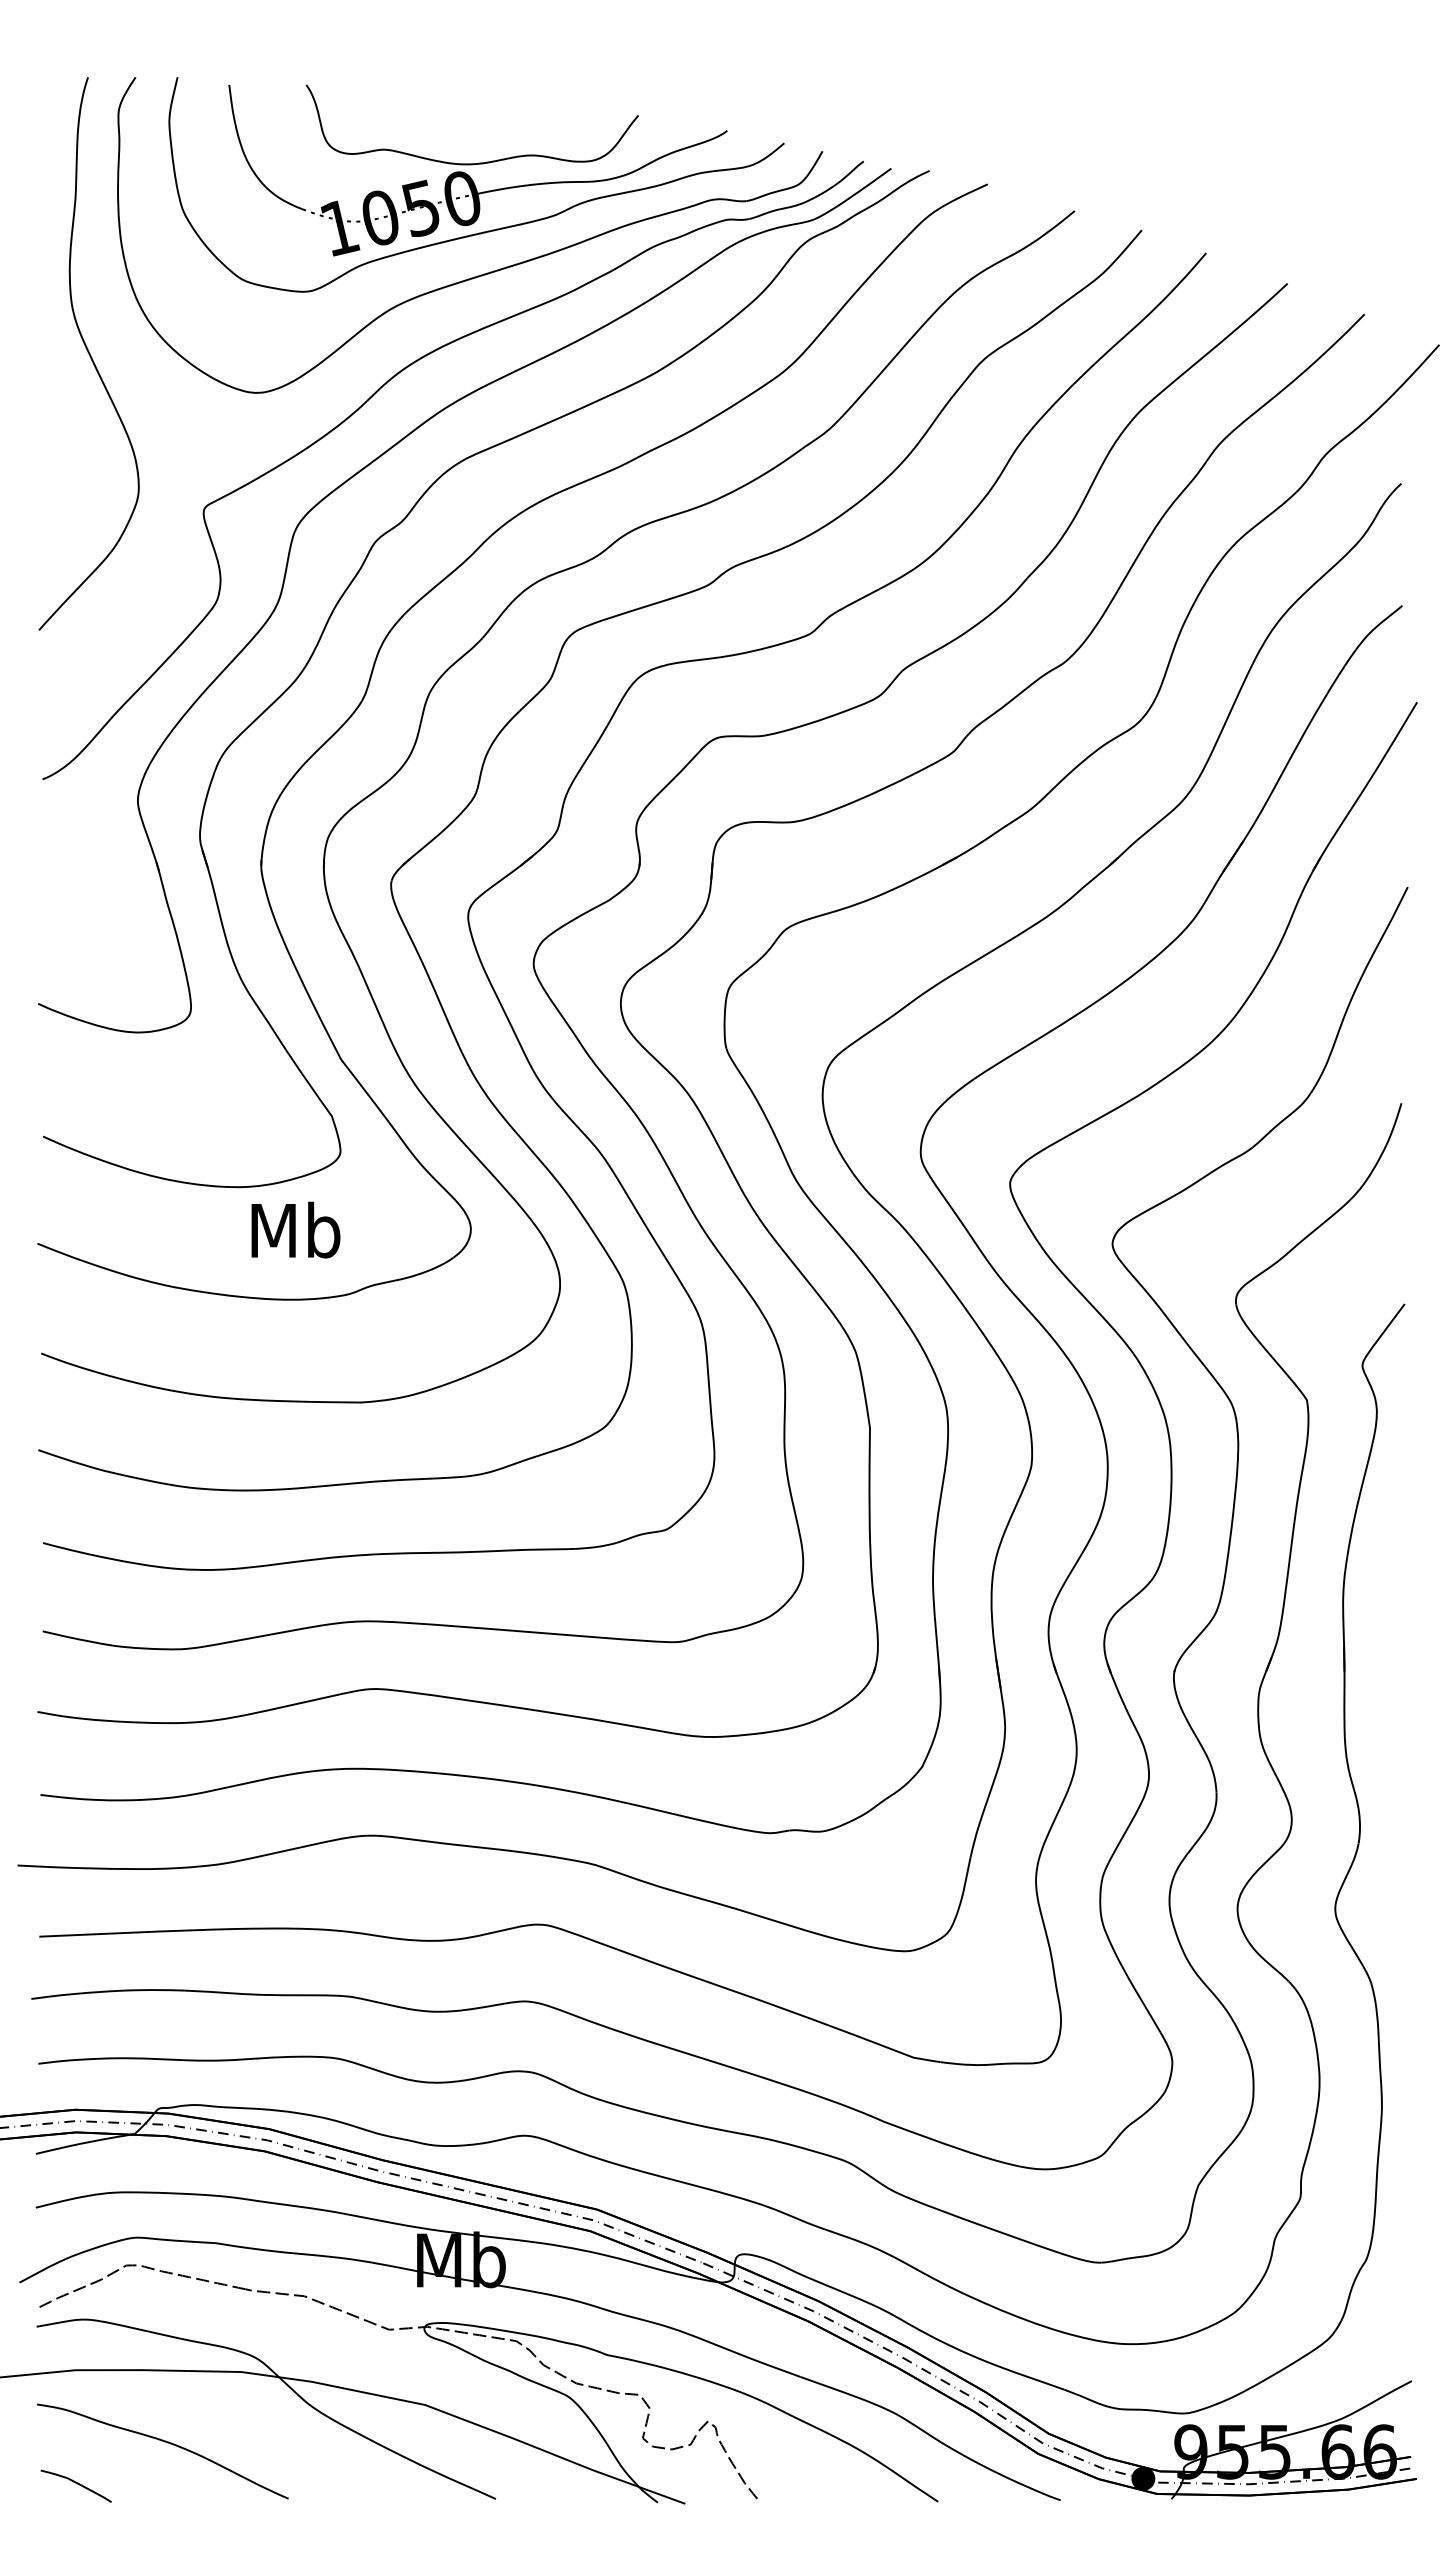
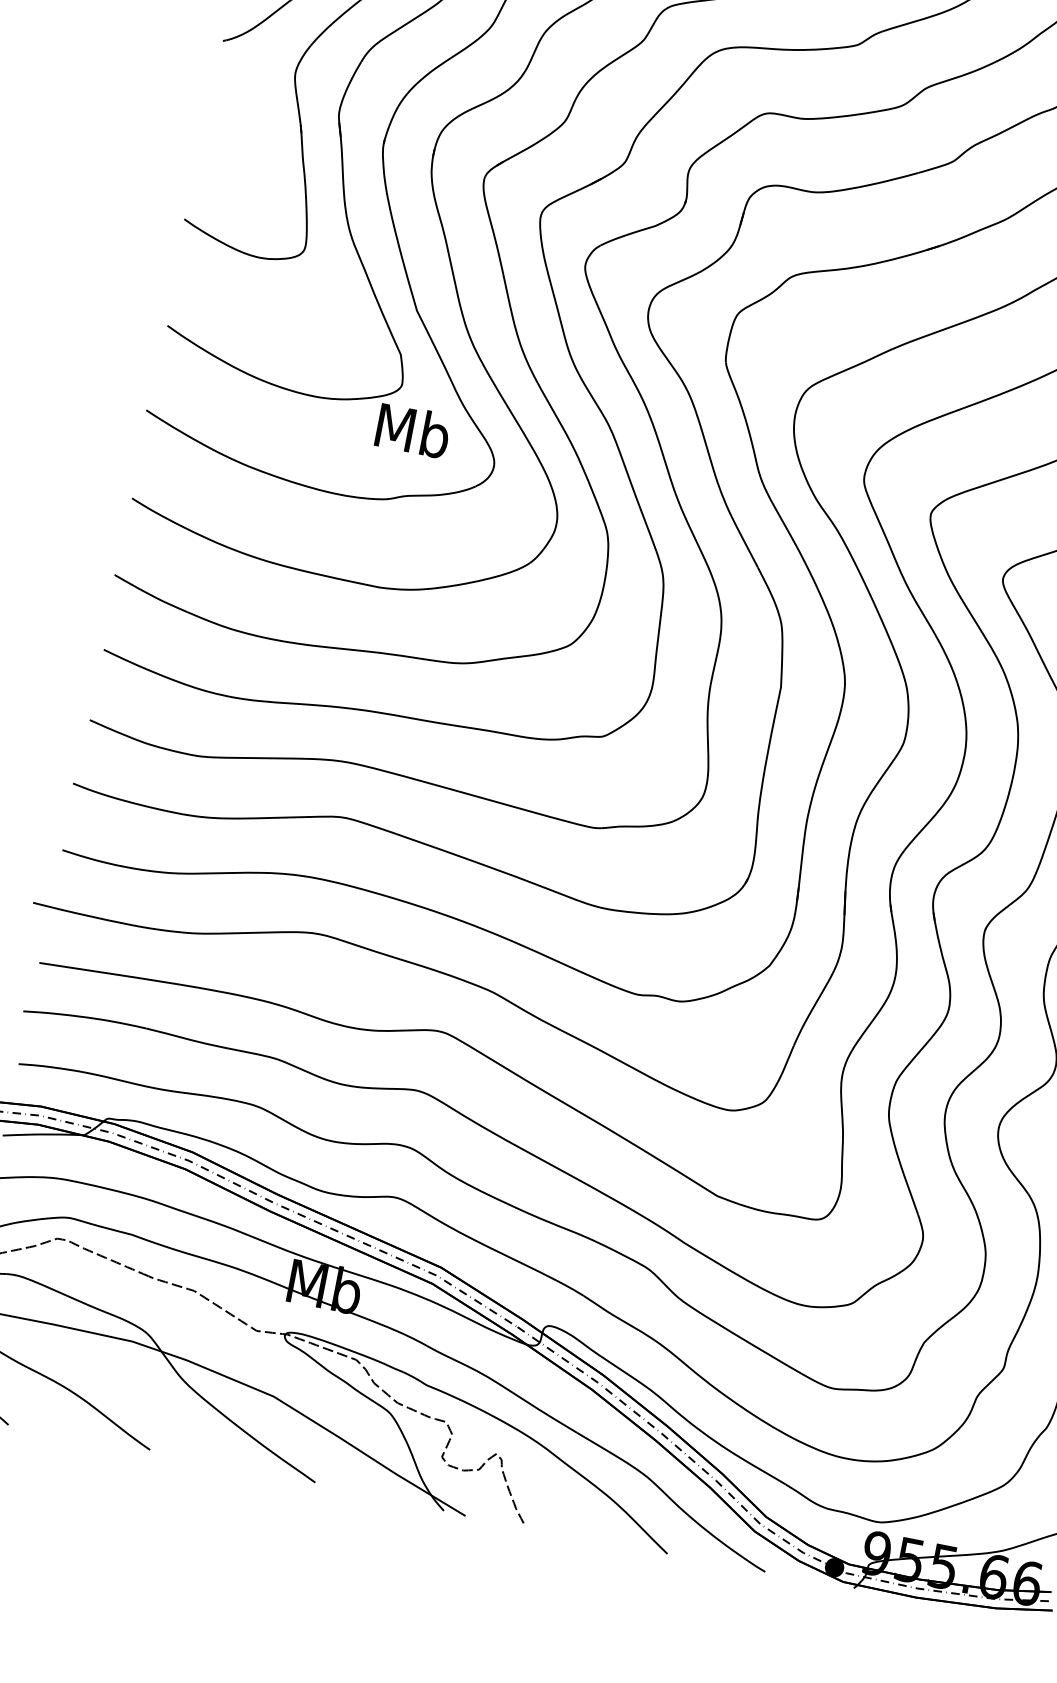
text: (295, 1229) -> (413, 430), moved

